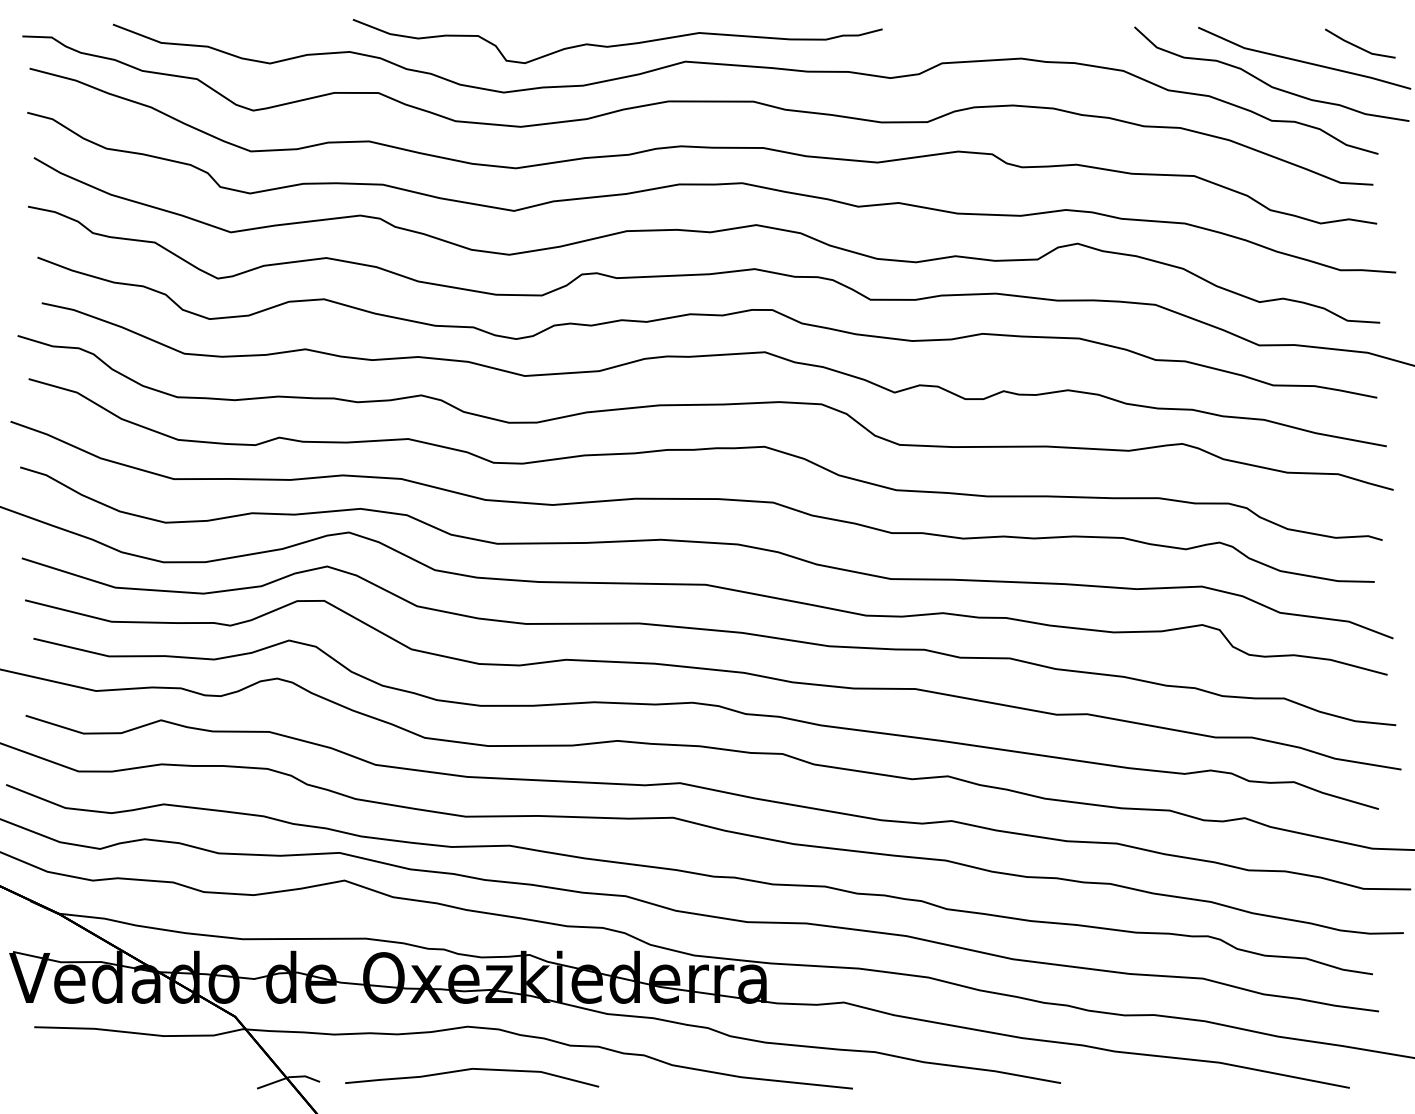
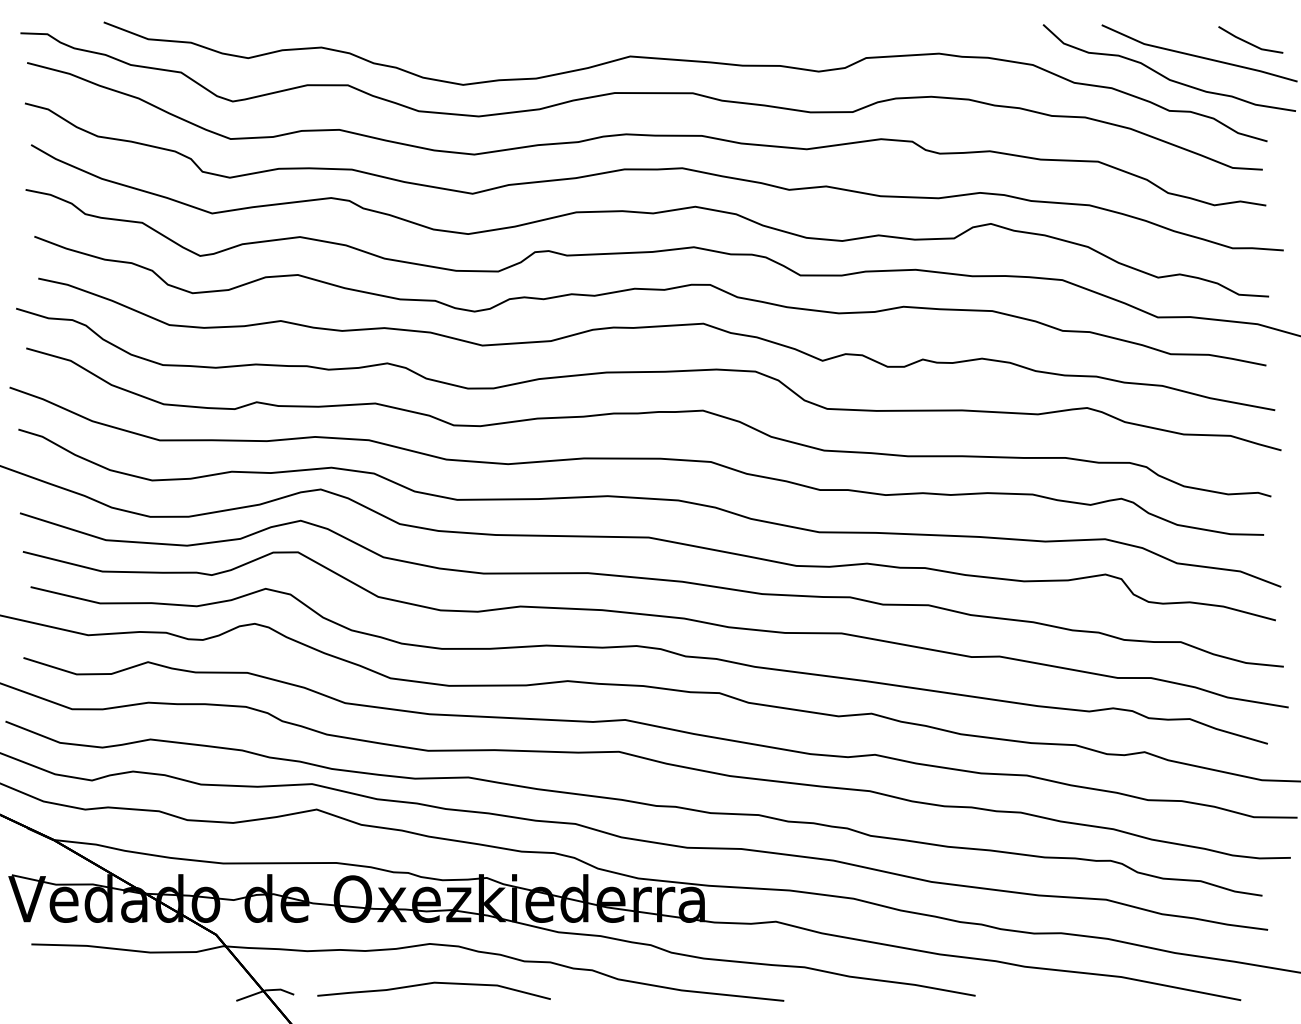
curve: (617, 44) -> (567, 40), removed

